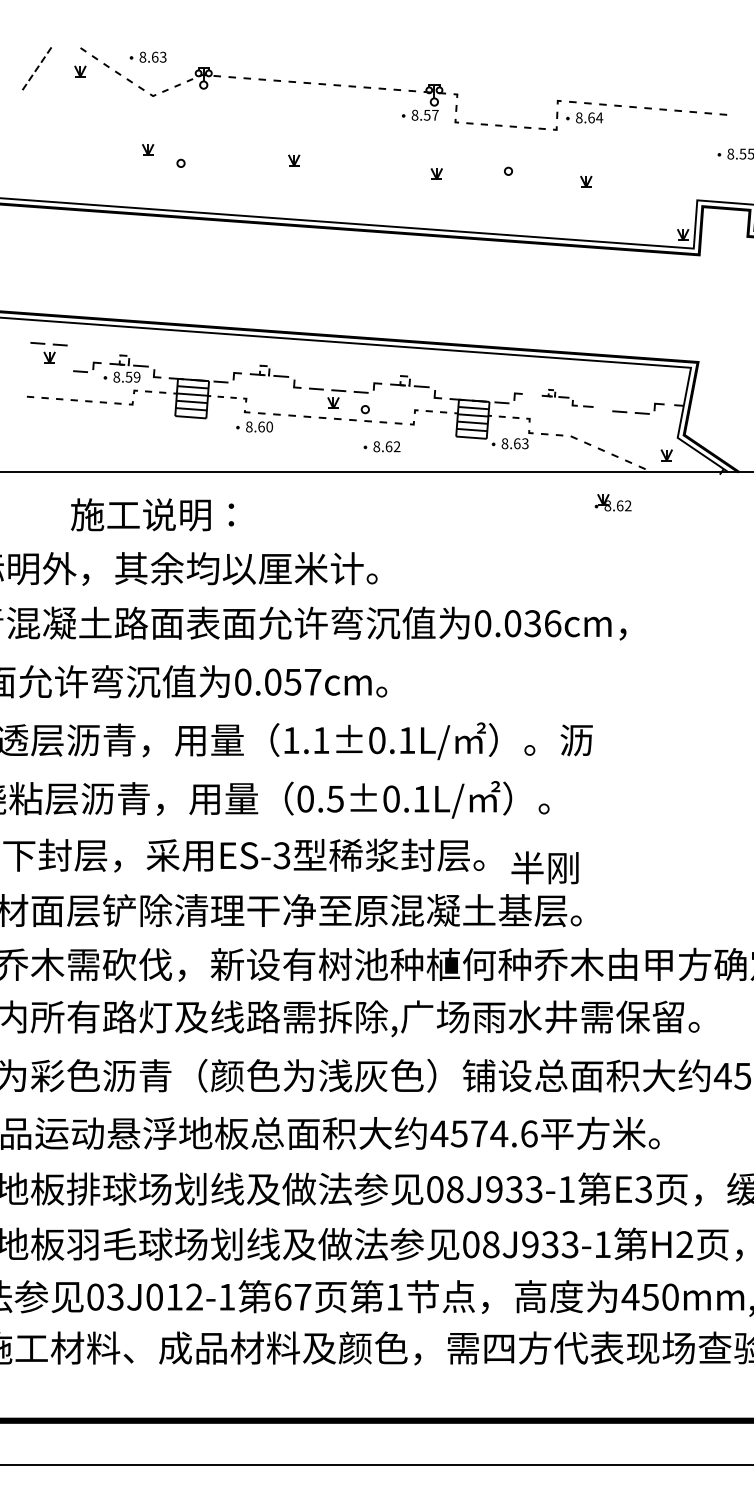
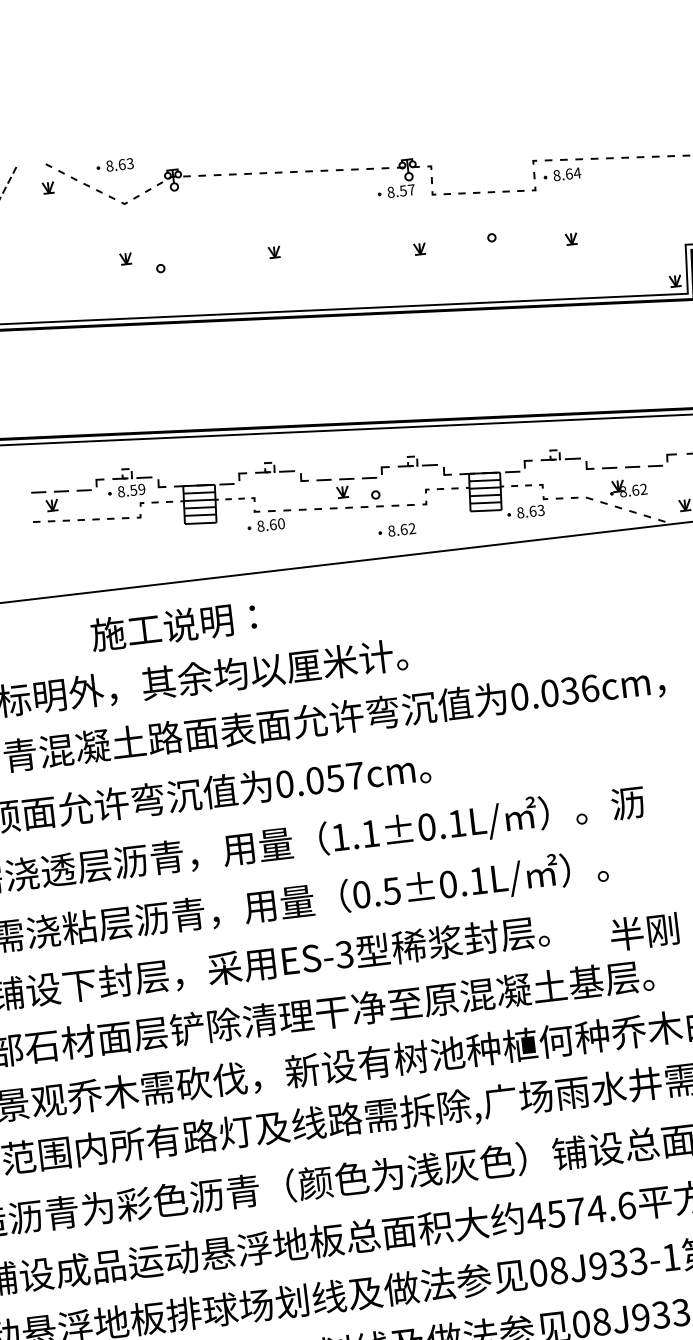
part: (48, 352) -> (50, 500), moved
part: (567, 398) -> (578, 459), size x1.43
part: (612, 502) -> (627, 487), moved
text: (544, 867) -> (643, 931), moved

